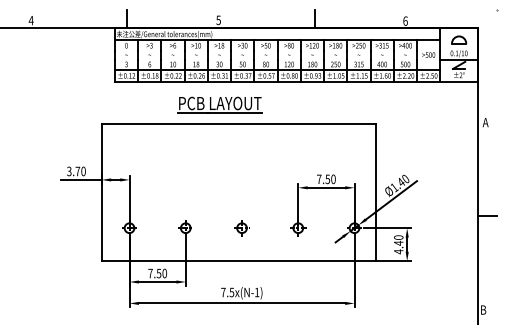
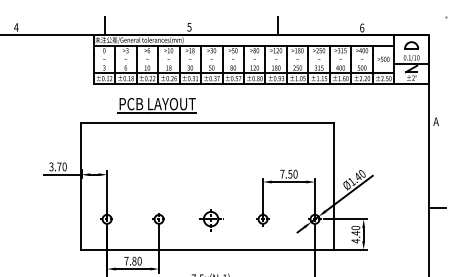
part: (219, 104) -> (156, 105), moved
part: (241, 228) -> (210, 219), size x1.6
text: (158, 272) -> (133, 260), 7.50 -> 7.80

